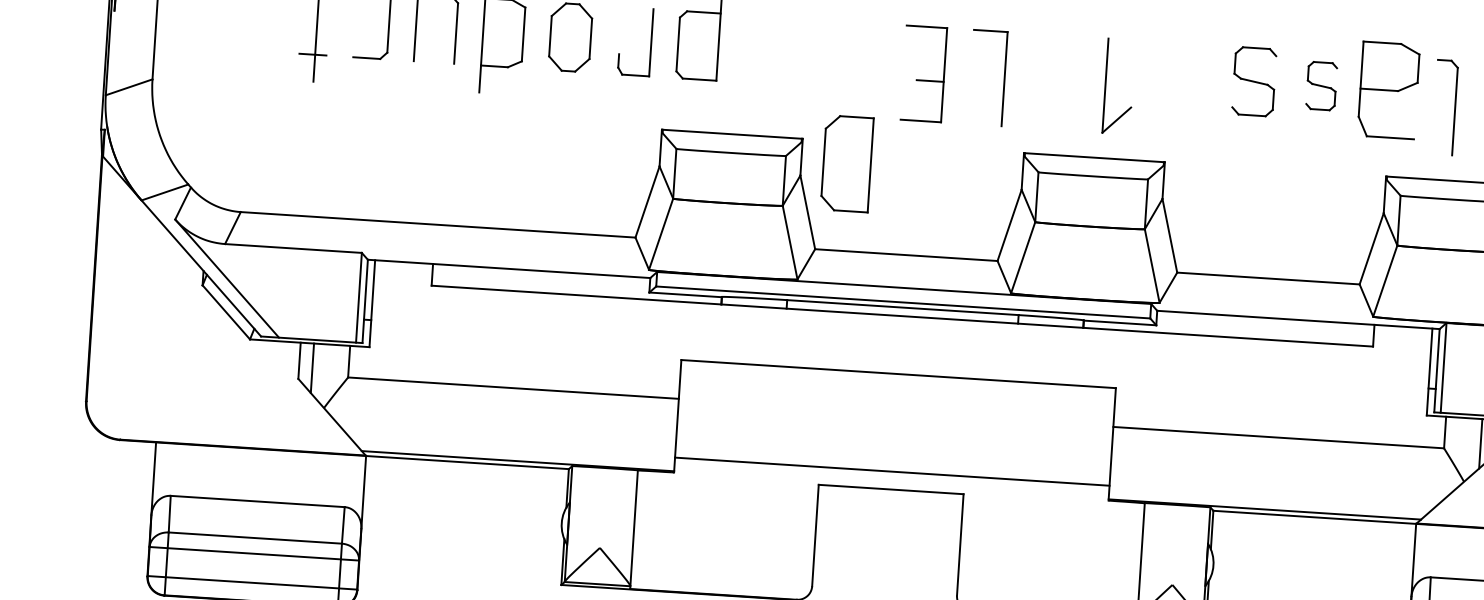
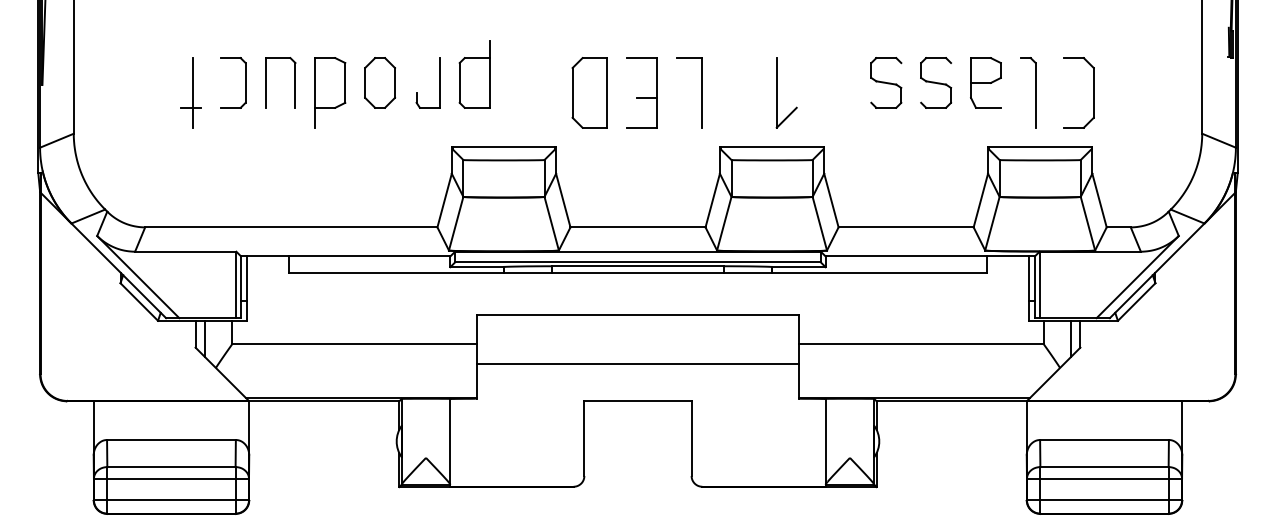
part: (1322, 85) -> (936, 82), size x1.43
part: (1388, 89) -> (985, 82), size x0.71
part: (846, 163) -> (589, 92), moved
line: (891, 471) -> (637, 363), moved

